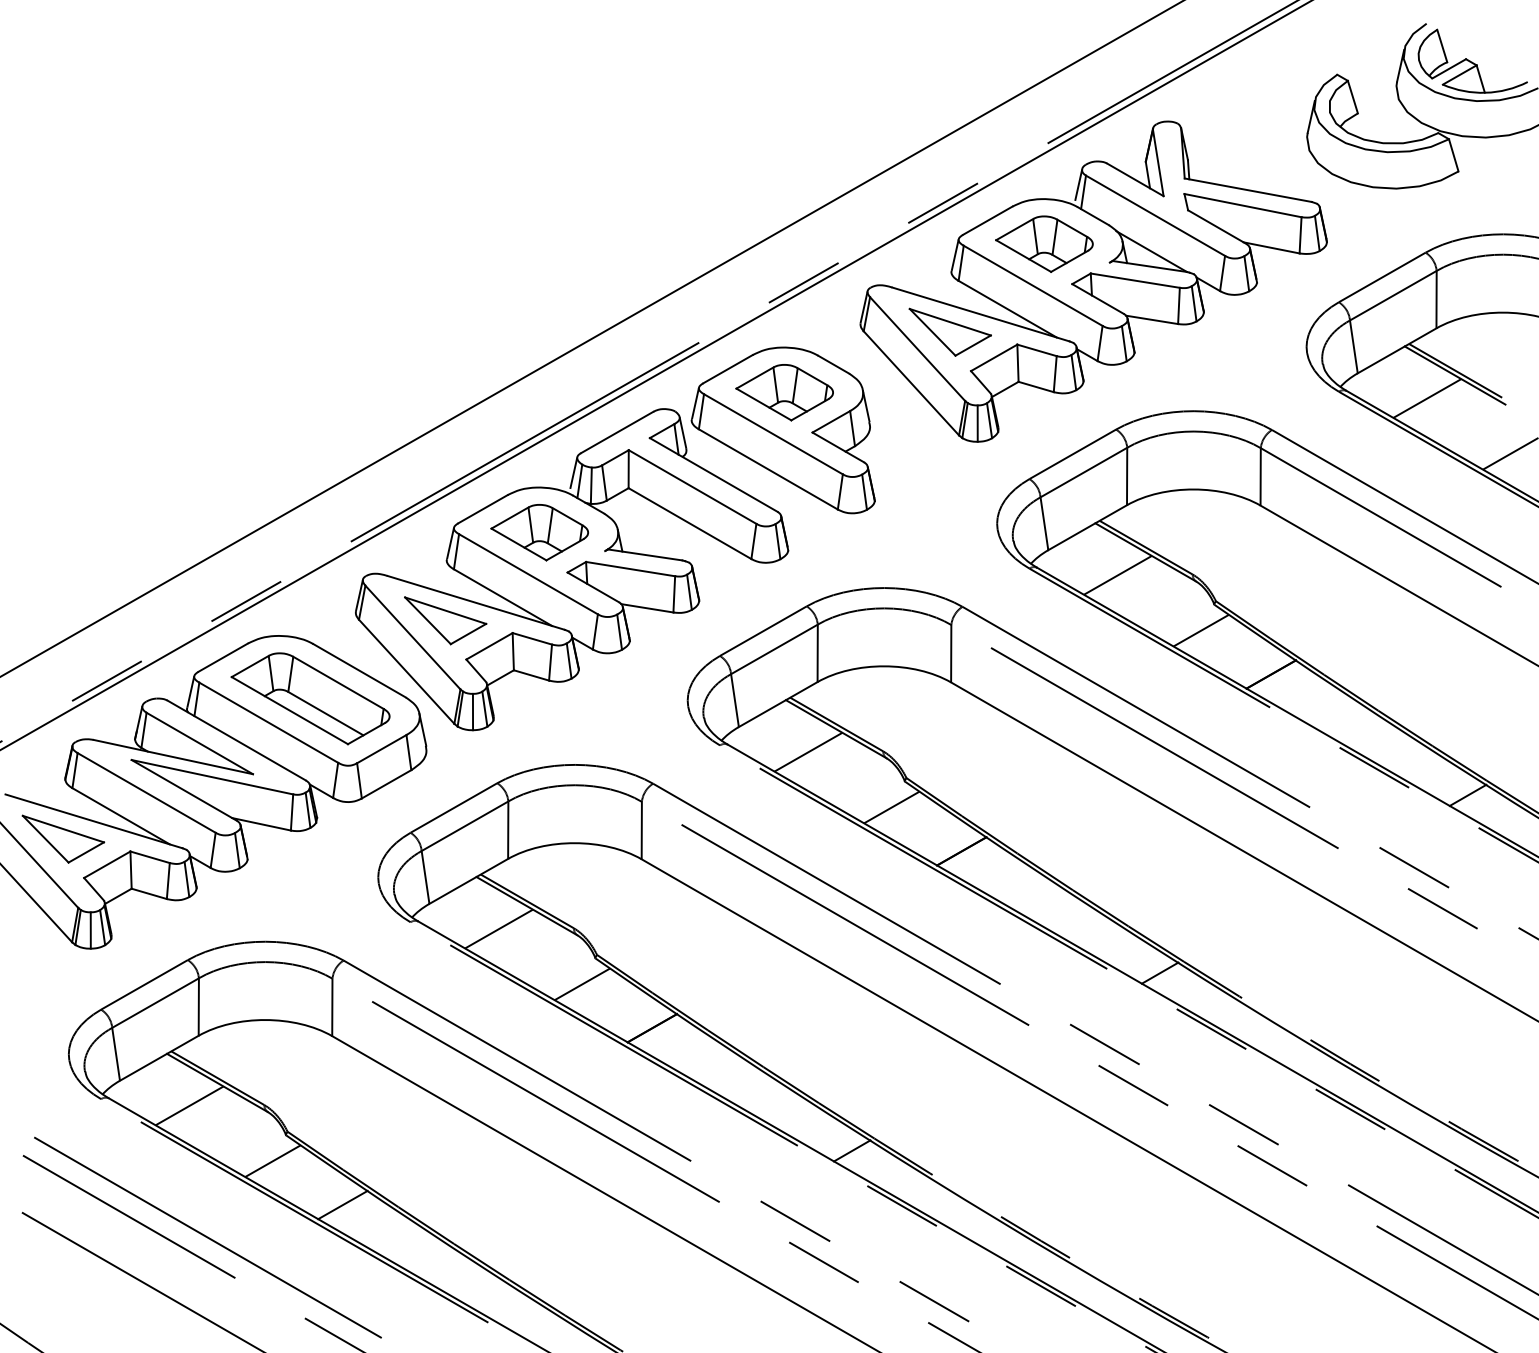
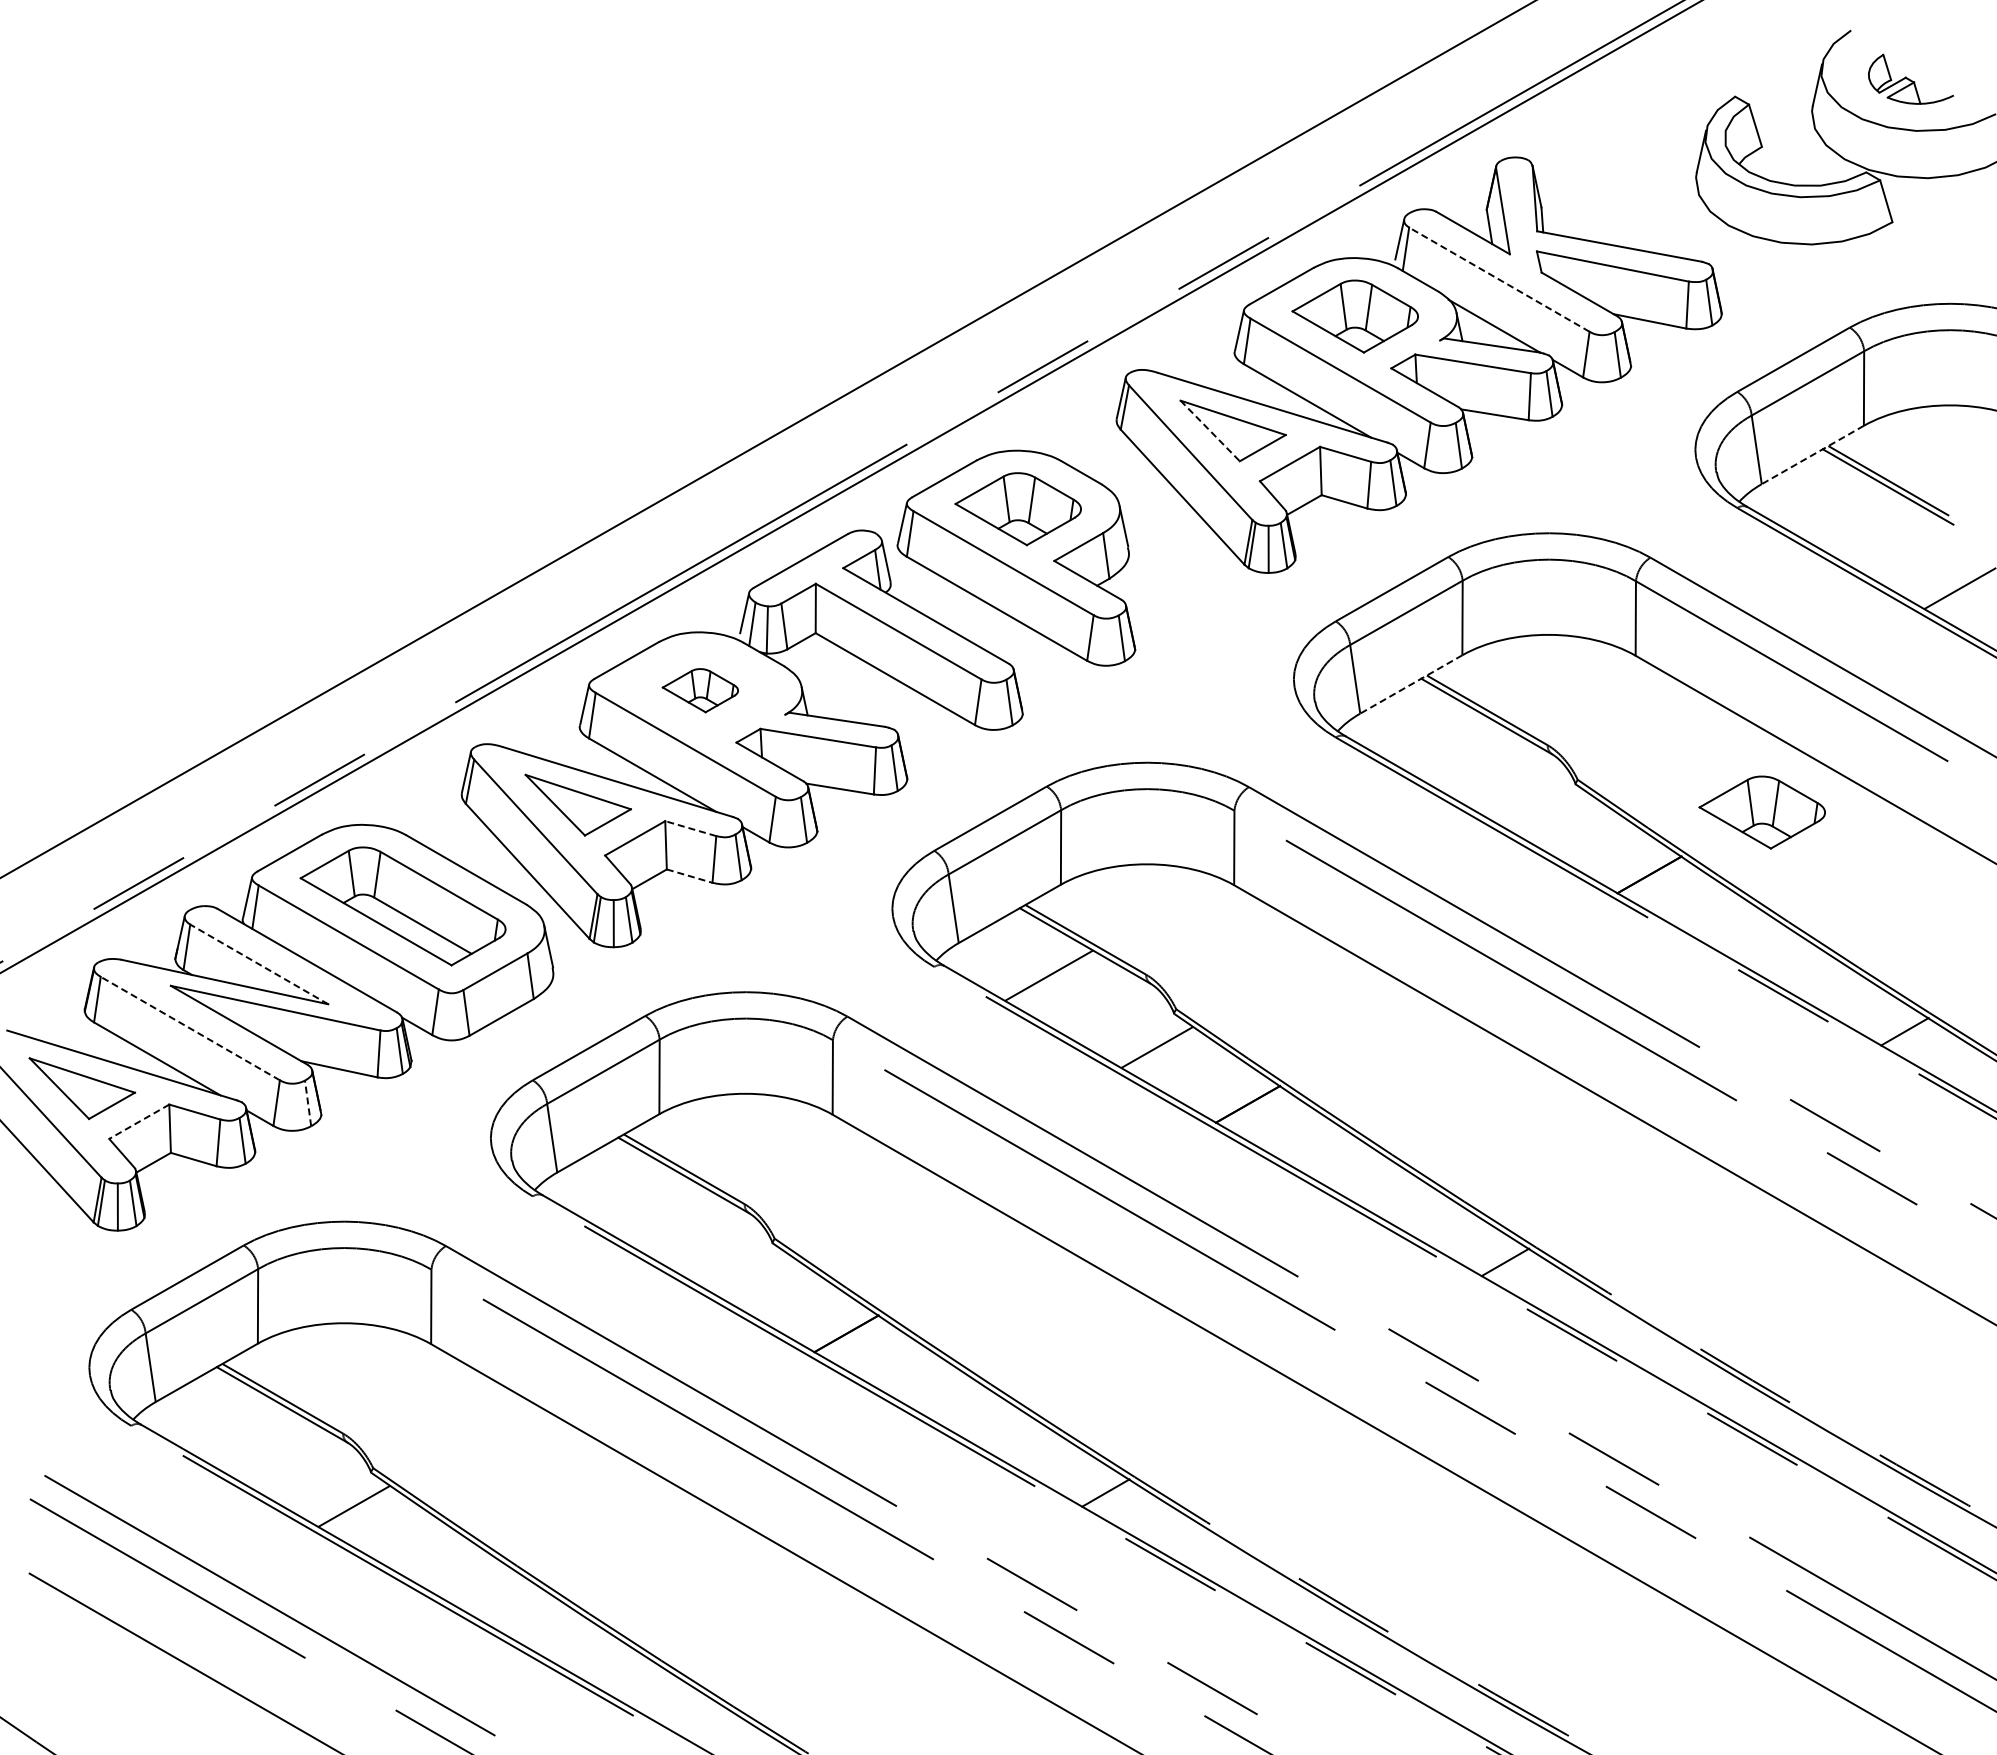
part: (1472, 61) -> (1910, 79), size x0.6
line: (1154, 215) -> (1498, 279), solid -> dashed
line: (932, 332) -> (1210, 431), solid -> dashed
line: (1396, 350) -> (1812, 454), solid -> dashed
line: (1427, 398) -> (1852, 516), removed
line: (1087, 527) -> (1411, 684), solid -> dashed
part: (539, 532) -> (700, 690), size x0.6
line: (1117, 575) -> (1450, 746), removed
part: (1357, 626) -> (1761, 812), added
line: (1201, 630) -> (1558, 817), removed
line: (532, 638) -> (690, 828), solid -> dashed
line: (531, 675) -> (689, 876), solid -> dashed
line: (199, 743) -> (259, 964), solid -> dashed
line: (146, 792) -> (189, 1028), solid -> dashed
line: (237, 849) -> (308, 1102), solid -> dashed
line: (107, 864) -> (139, 1121), solid -> dashed
line: (498, 929) -> (647, 1205), removed
line: (582, 984) -> (755, 1276), removed
line: (189, 1105) -> (246, 1434), removed
line: (342, 1204) -> (444, 1562), removed

